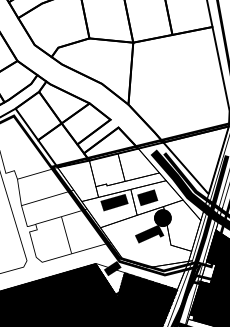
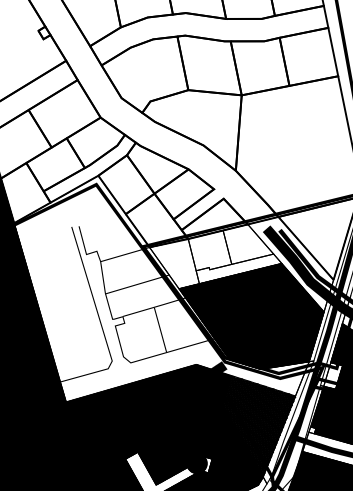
hatch: (141, 224) -> (251, 316), added
hatch: (110, 280) -> (213, 384), added

